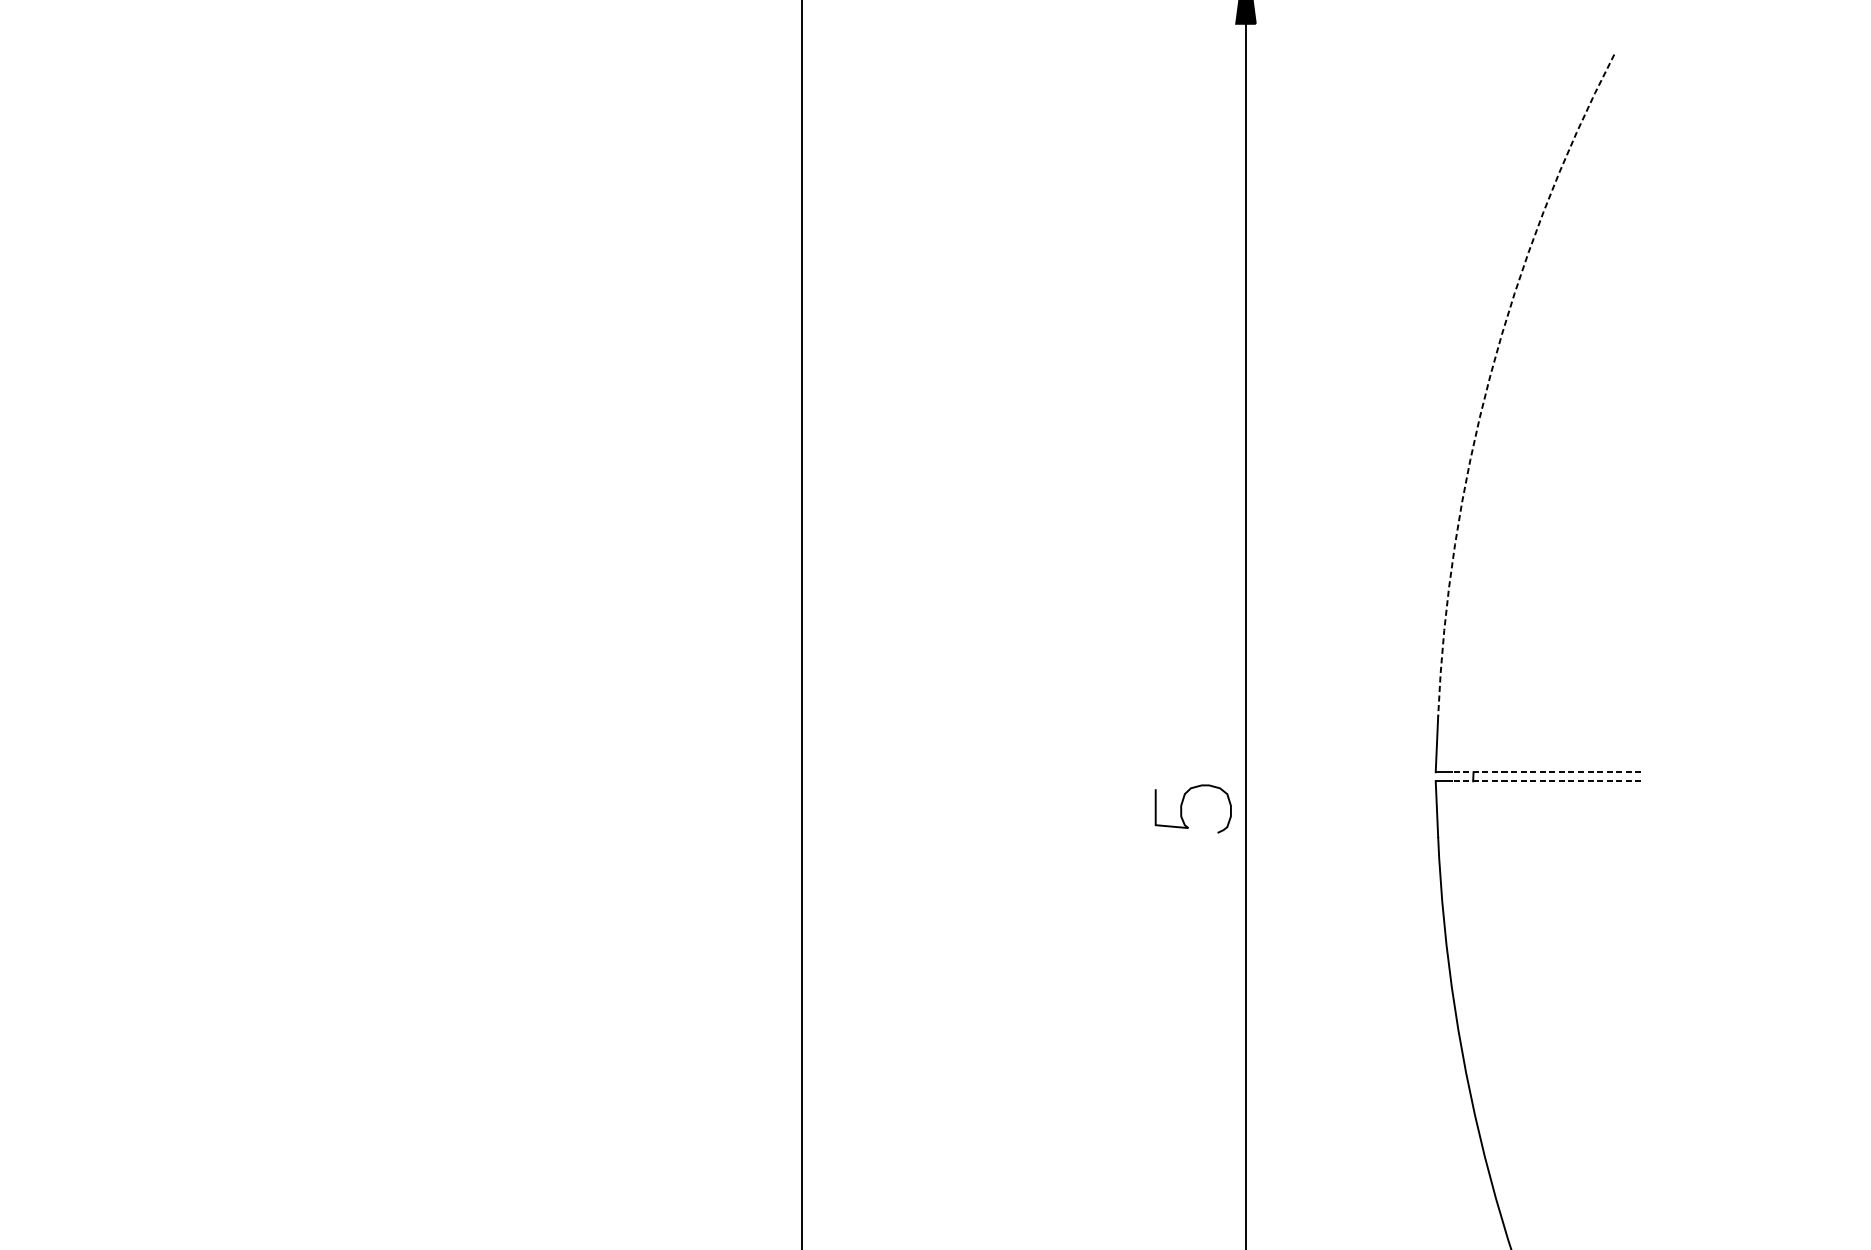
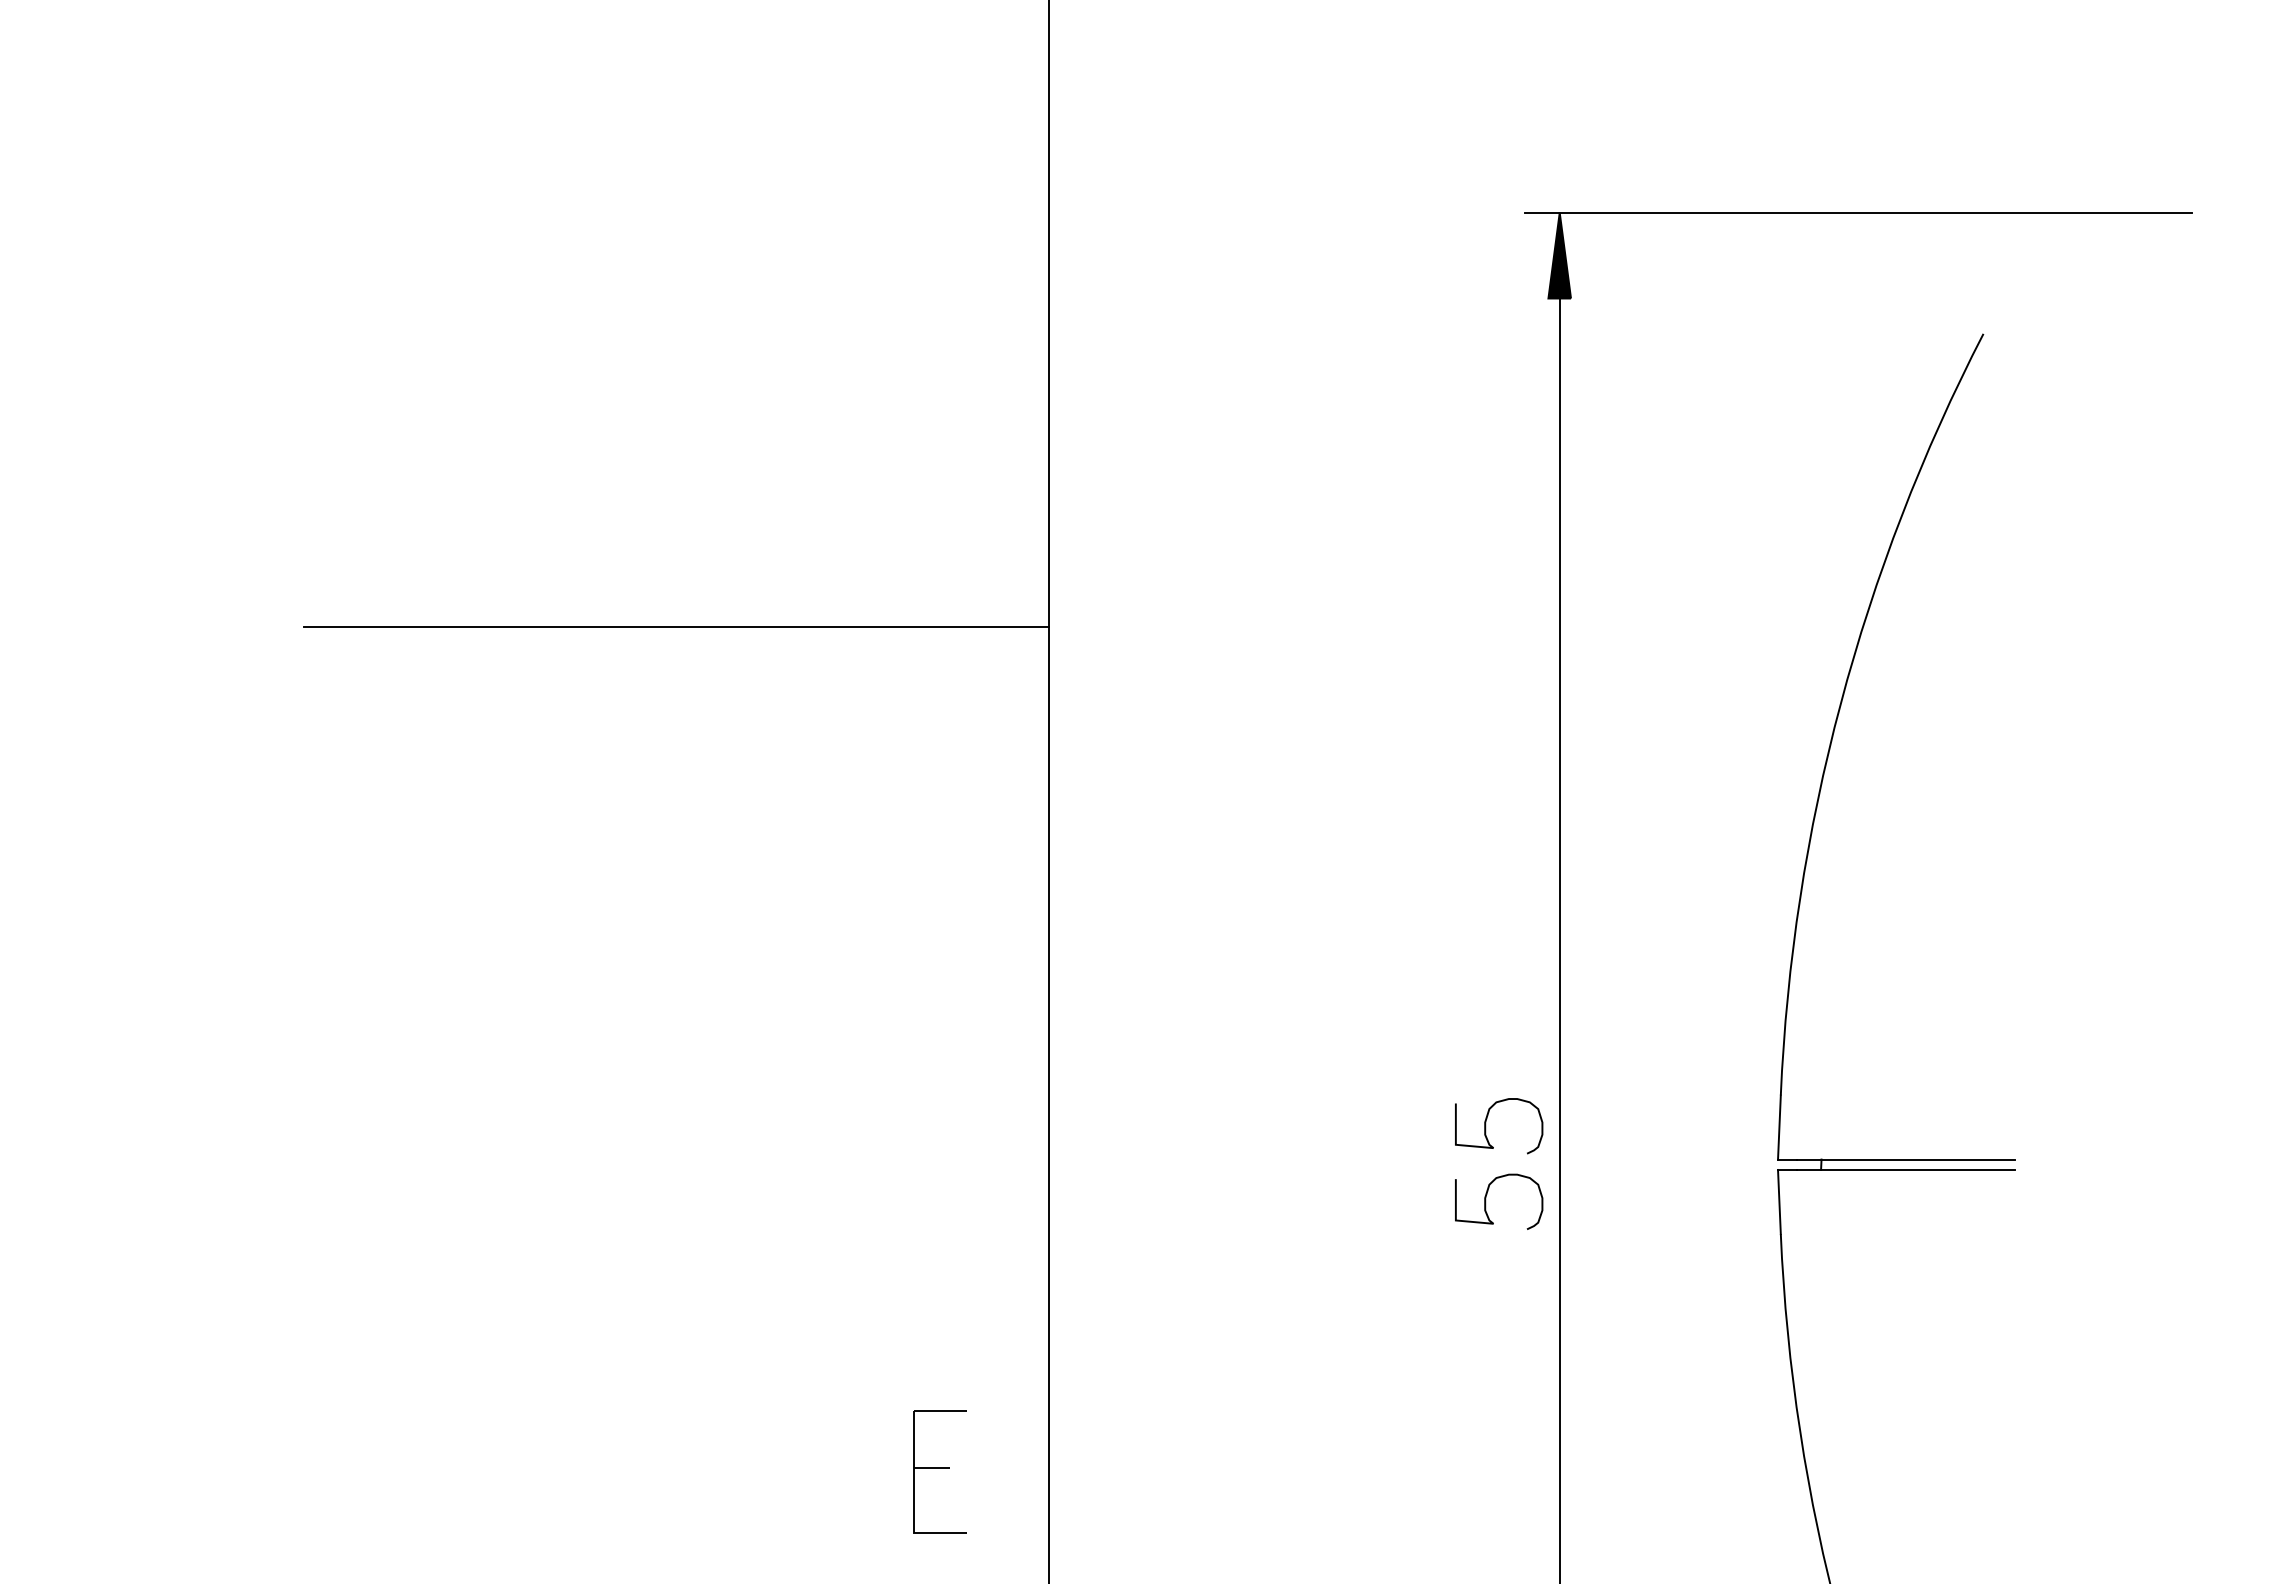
line: (478, 309) -> (676, 627), added
arc: (1490, 375) -> (1840, 703), dashed -> solid
curve: (1182, 743) -> (1486, 1126), added
line: (1546, 772) -> (1905, 1159), dashed -> solid
line: (1546, 780) -> (1905, 1169), dashed -> solid
part: (706, 1043) -> (939, 1471), added

